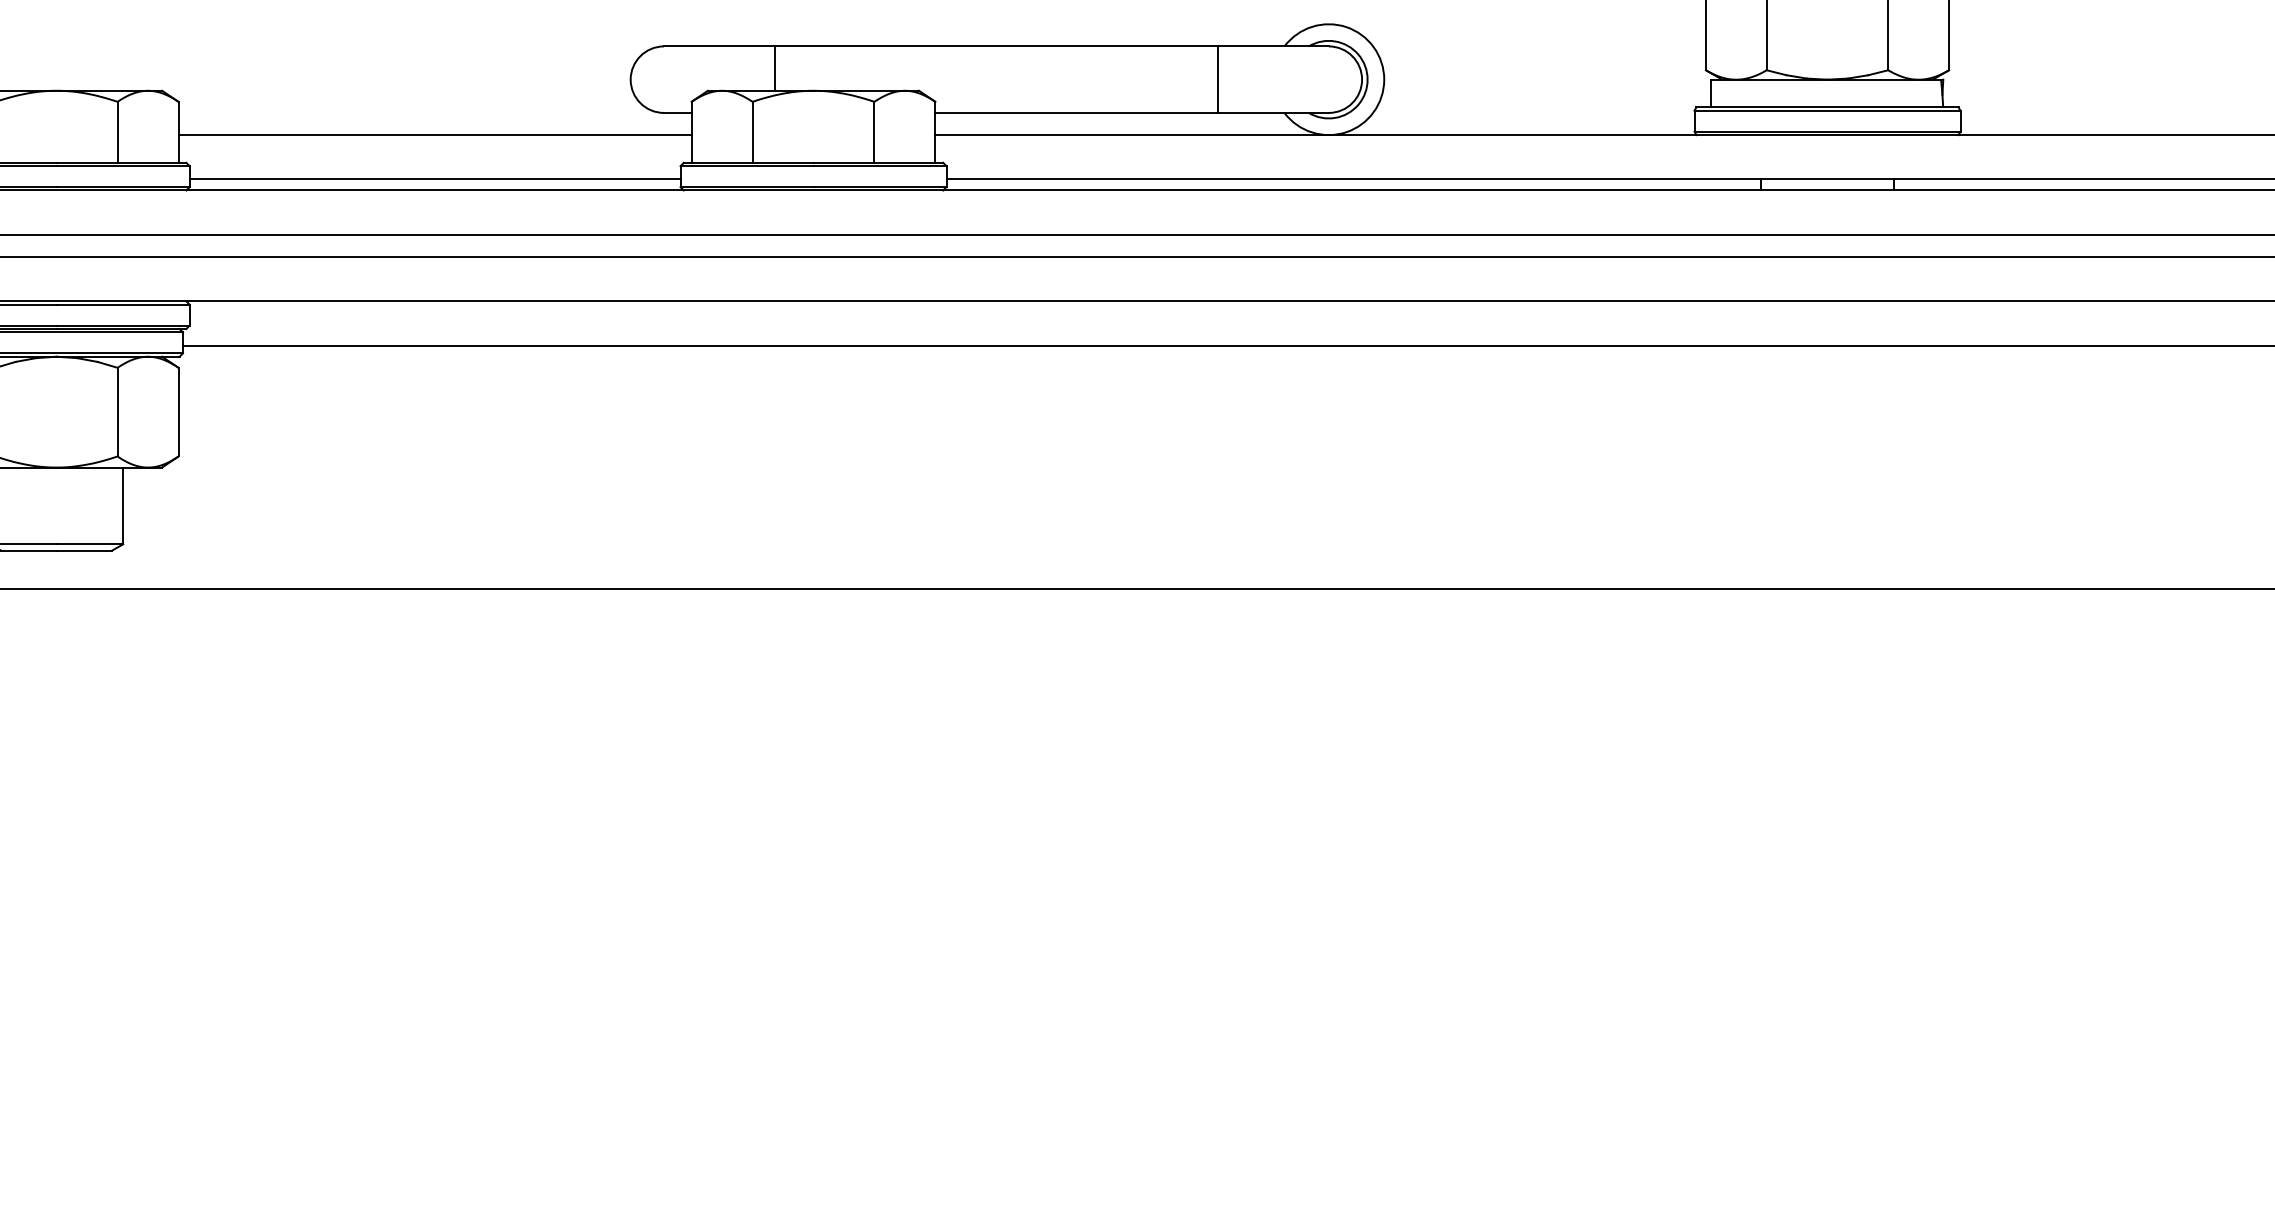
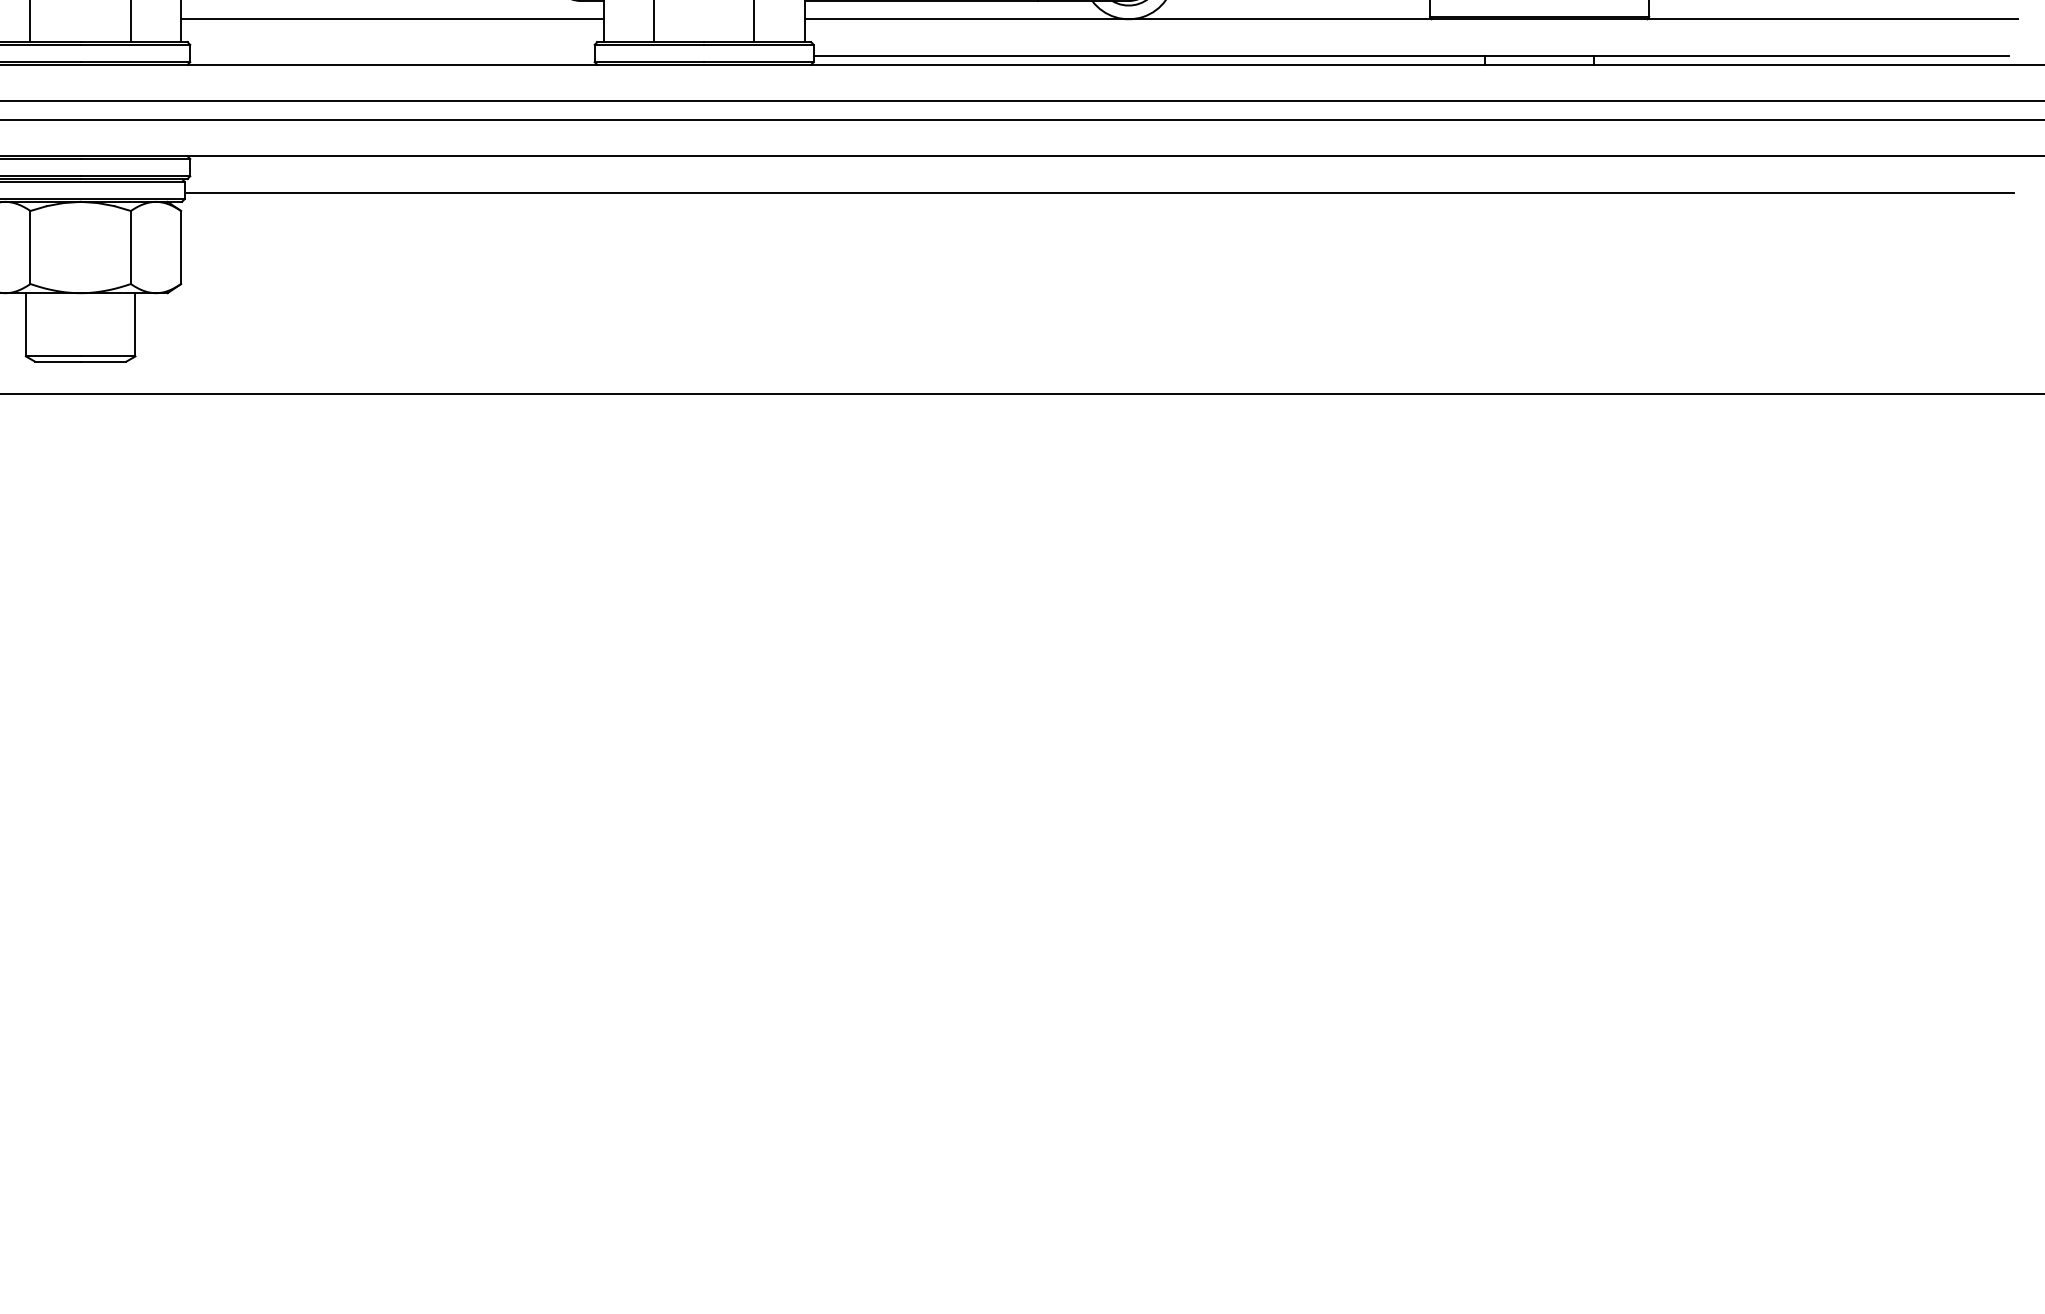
line: (435, 179) -> (392, 55), removed

